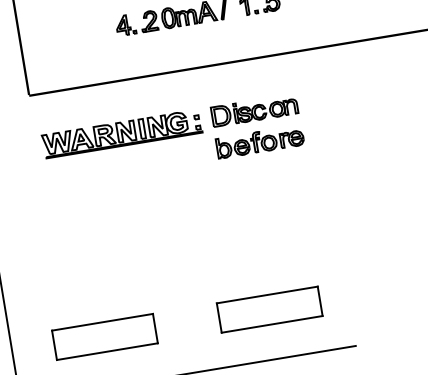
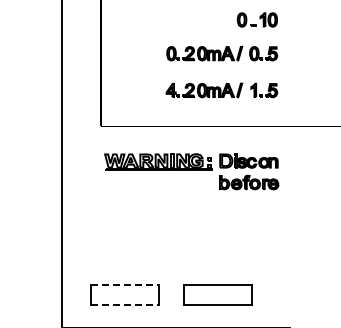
part: (268, 309) -> (217, 294), moved
line: (103, 321) -> (125, 284), solid -> dashed
line: (108, 351) -> (125, 304), solid -> dashed

